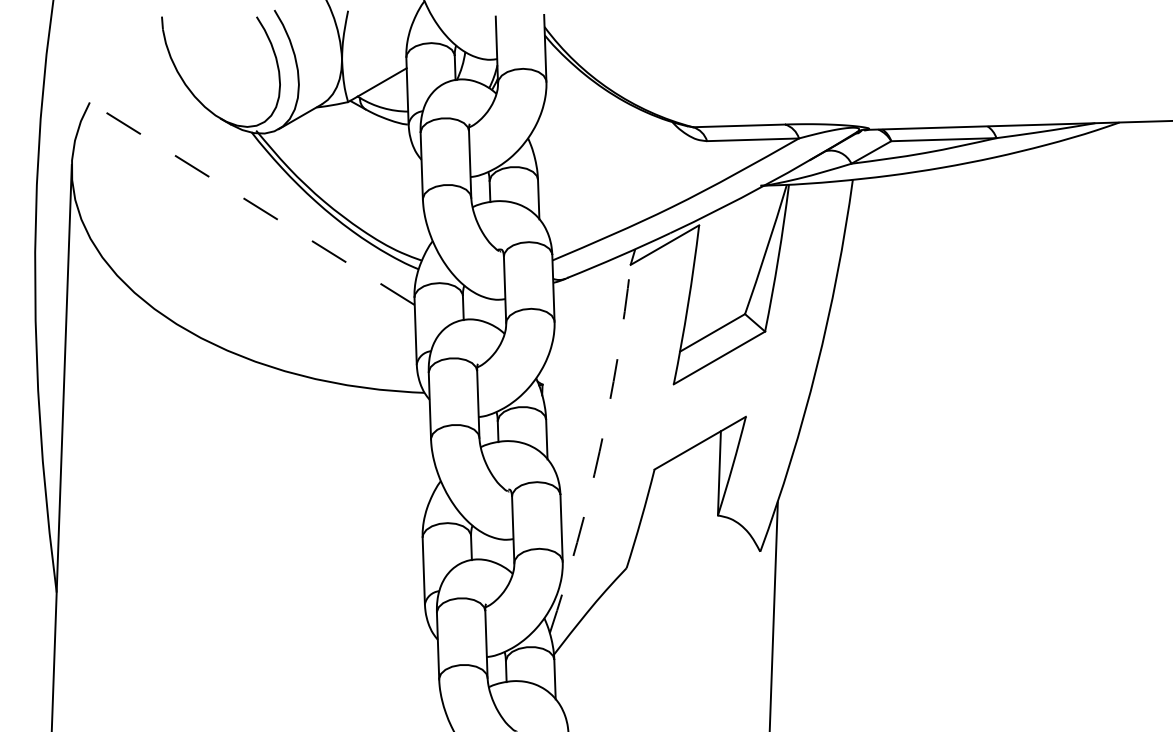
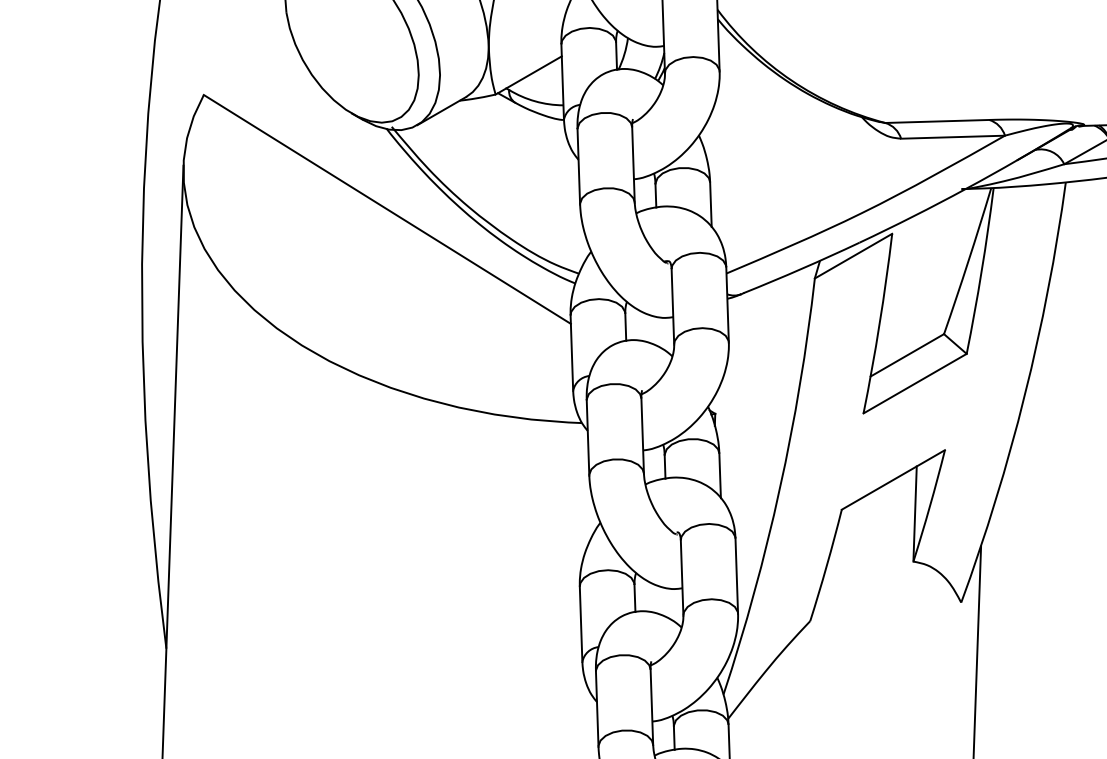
line: (251, 203) -> (386, 209), dashed -> solid
arc: (599, 451) -> (779, 489), dashed -> solid

